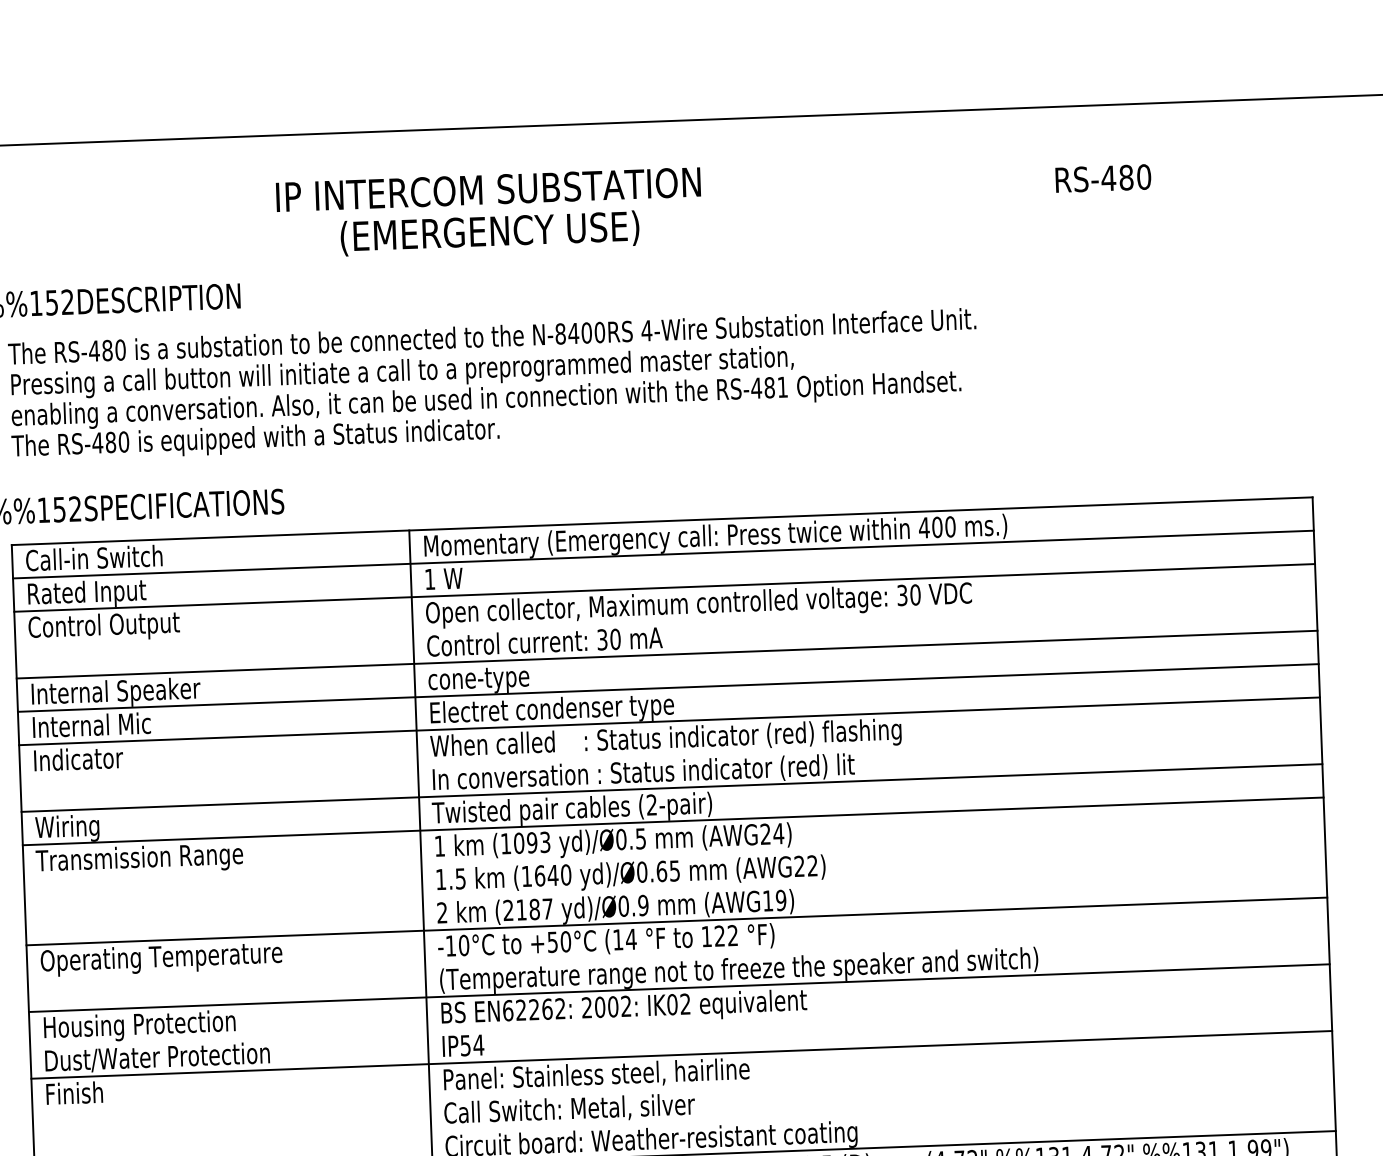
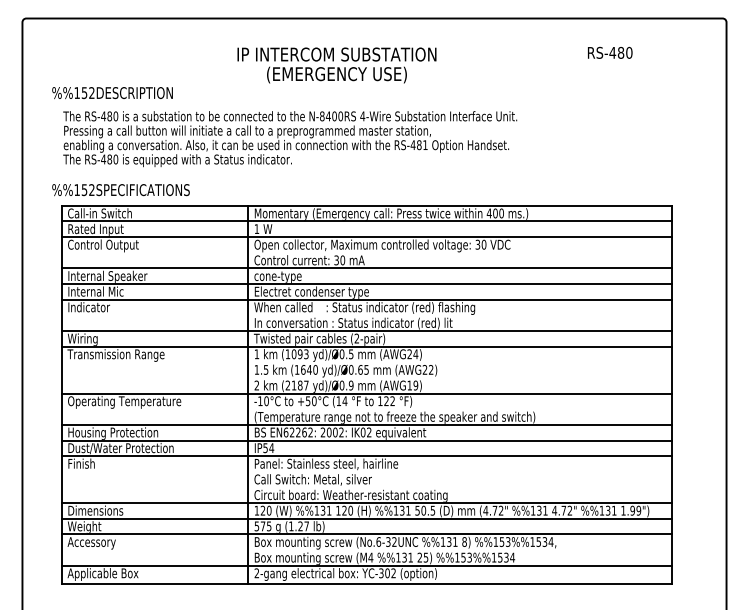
text: (1103, 177) -> (610, 52), moved
text: (488, 213) -> (336, 65), moved
line: (680, 1021) -> (366, 440), added

